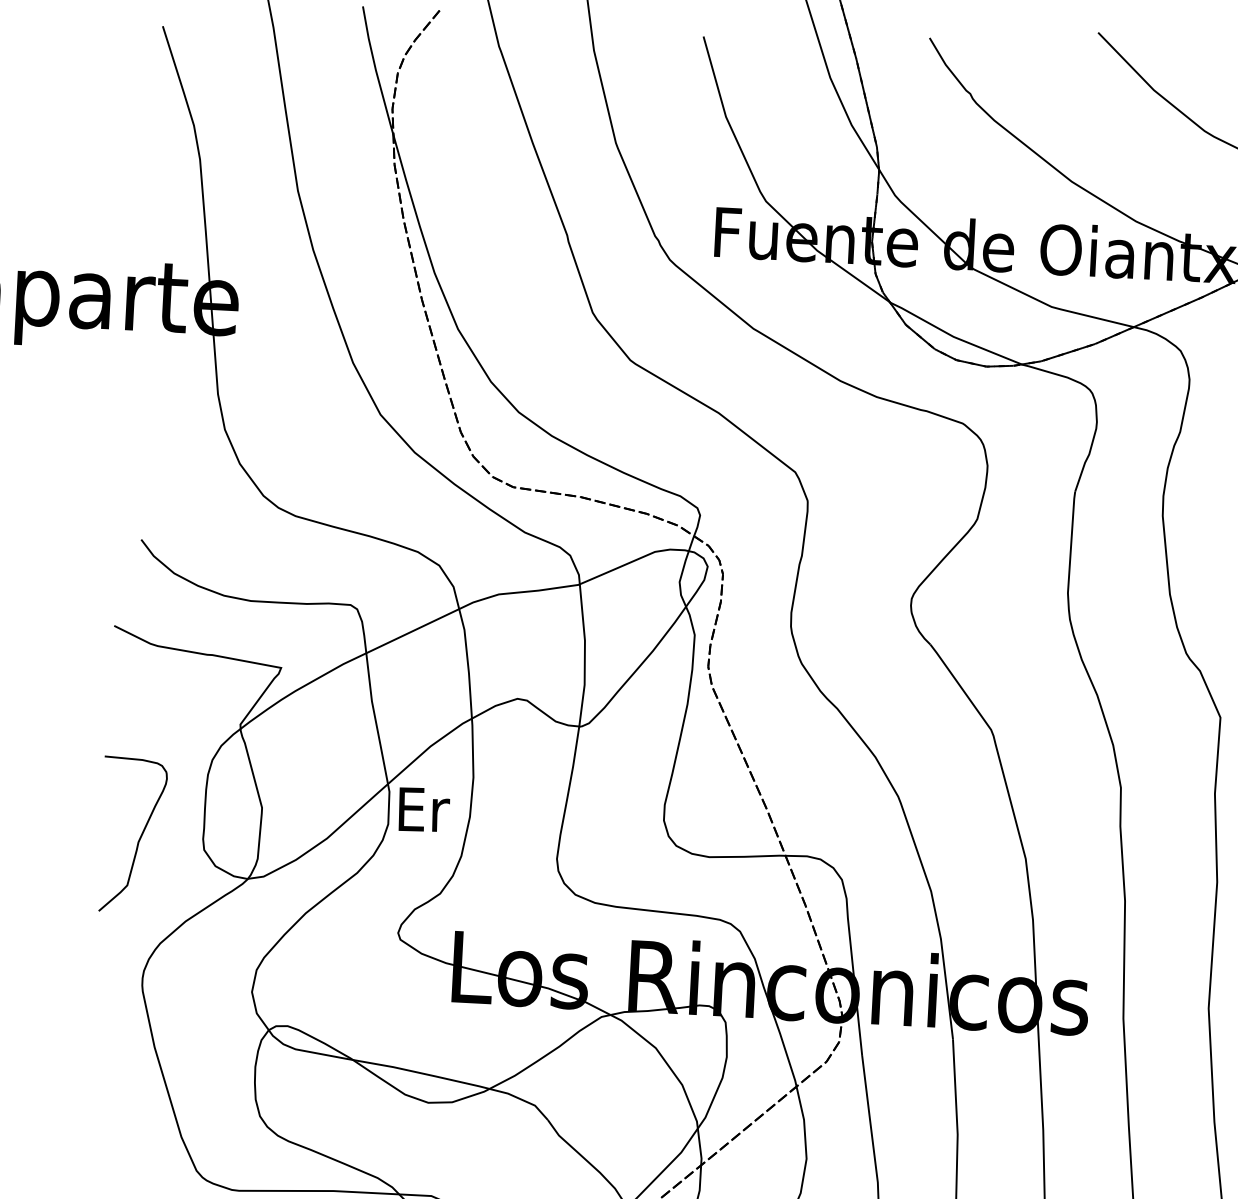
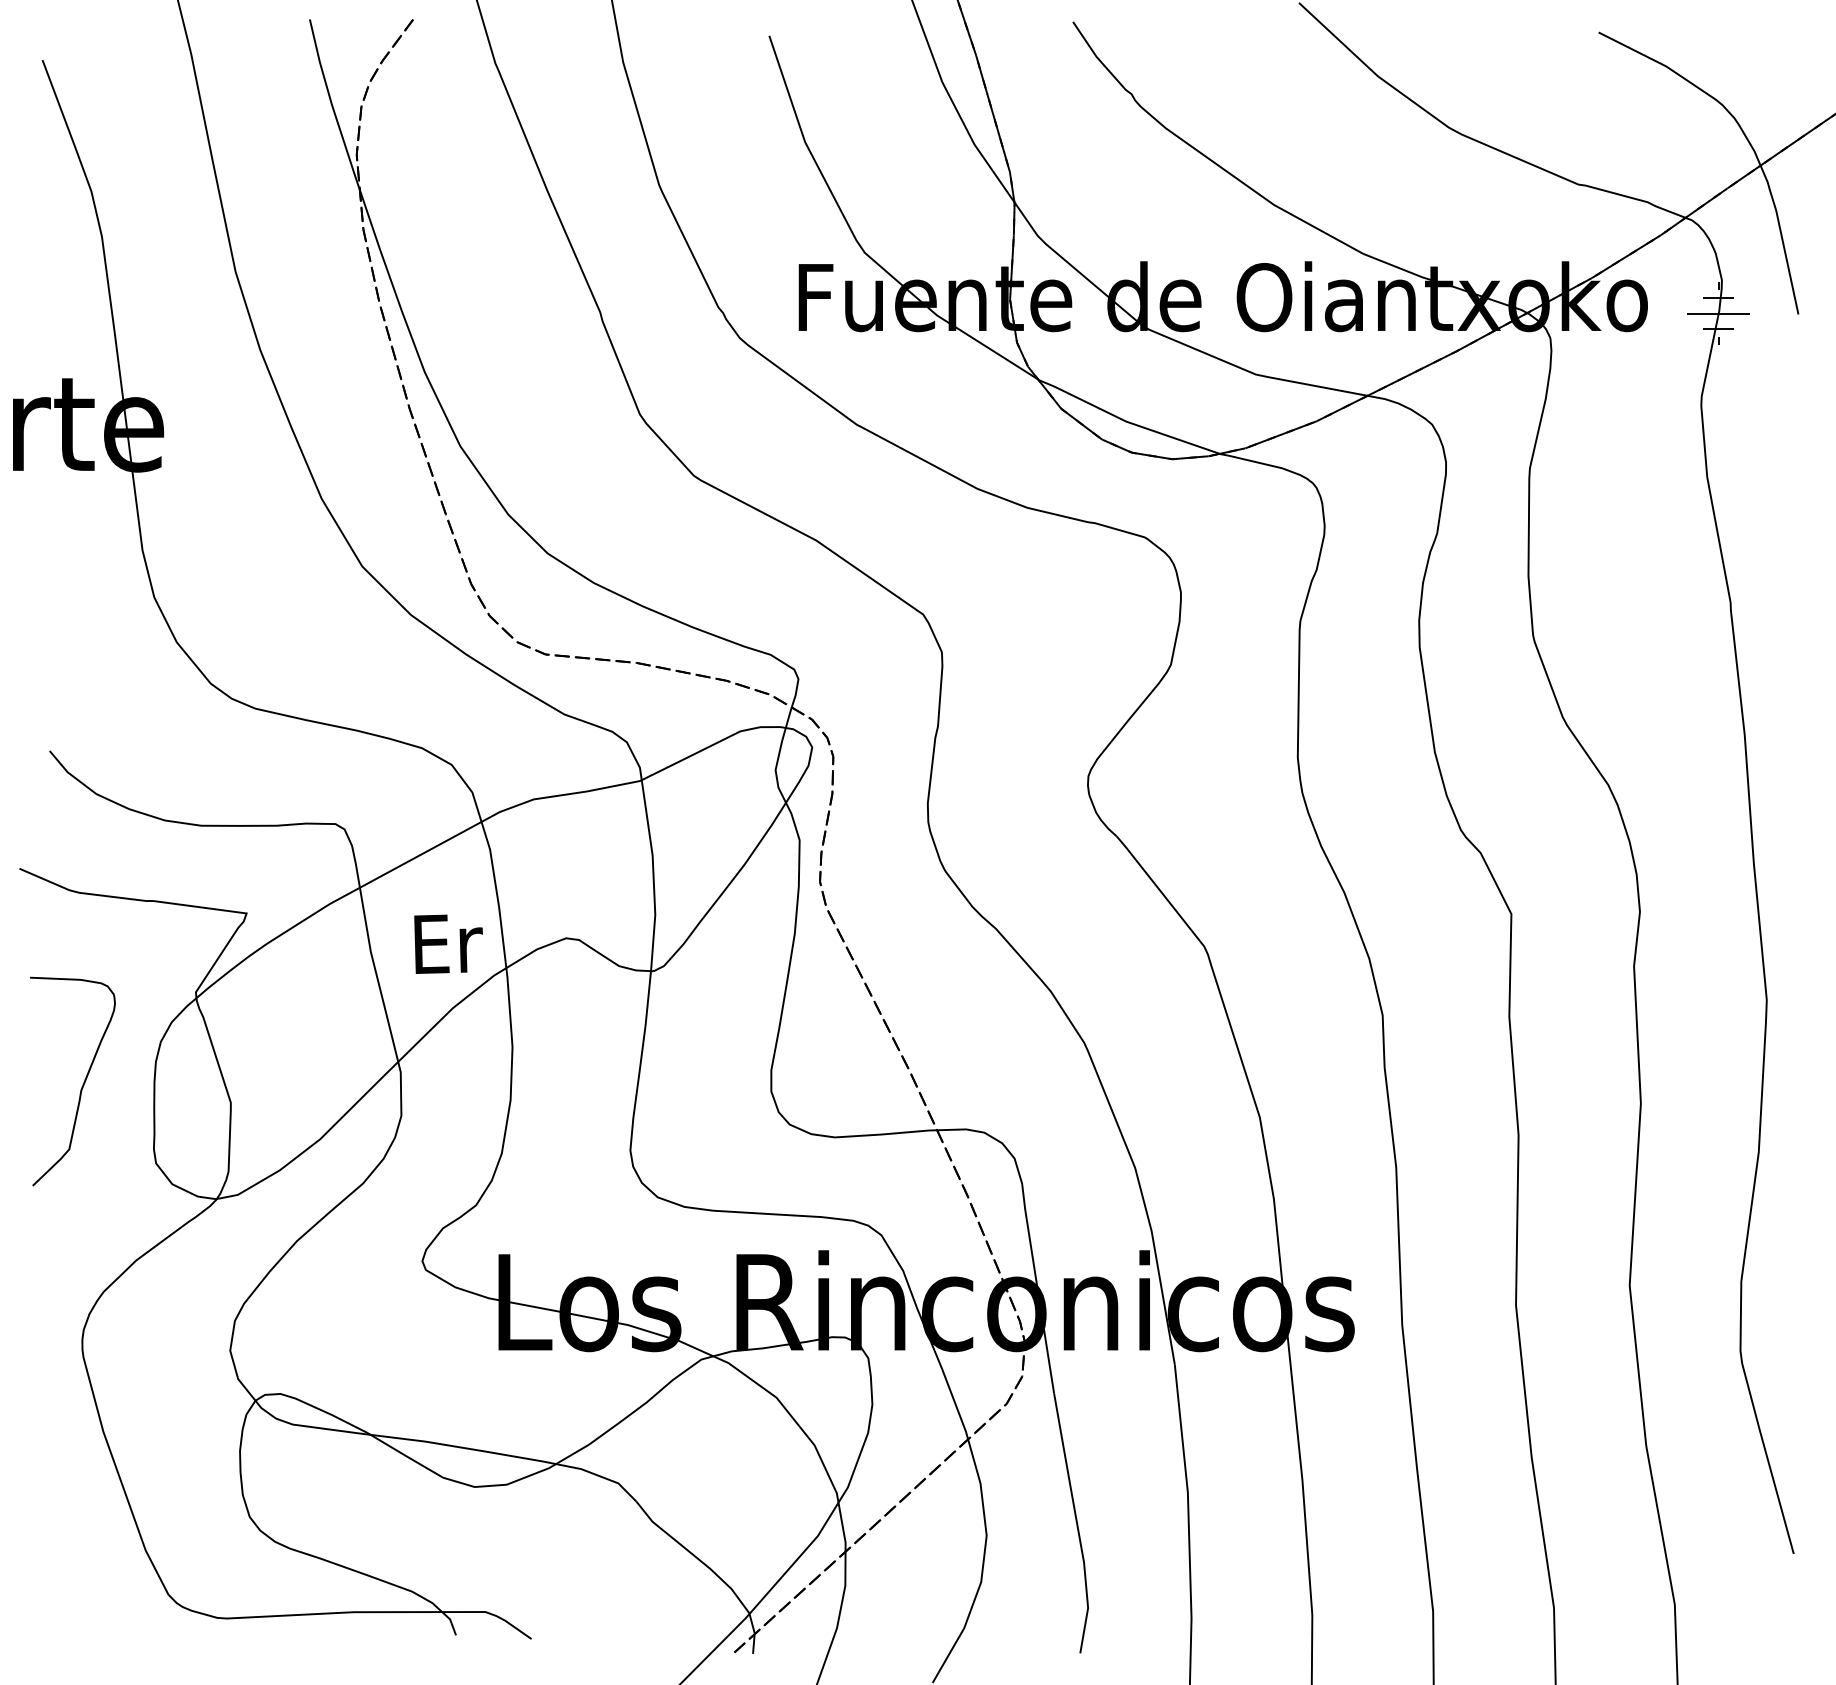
text: (424, 809) -> (448, 943), moved
curve: (139, 837) -> (82, 1084), moved

